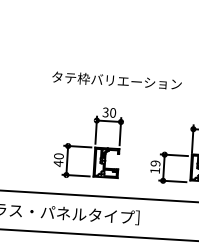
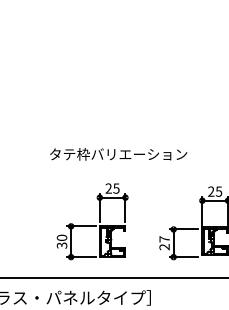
text: (109, 112) -> (112, 188), 30 -> 25
text: (57, 163) -> (61, 245), 40 -> 30
text: (155, 167) -> (164, 243), 19 -> 27

